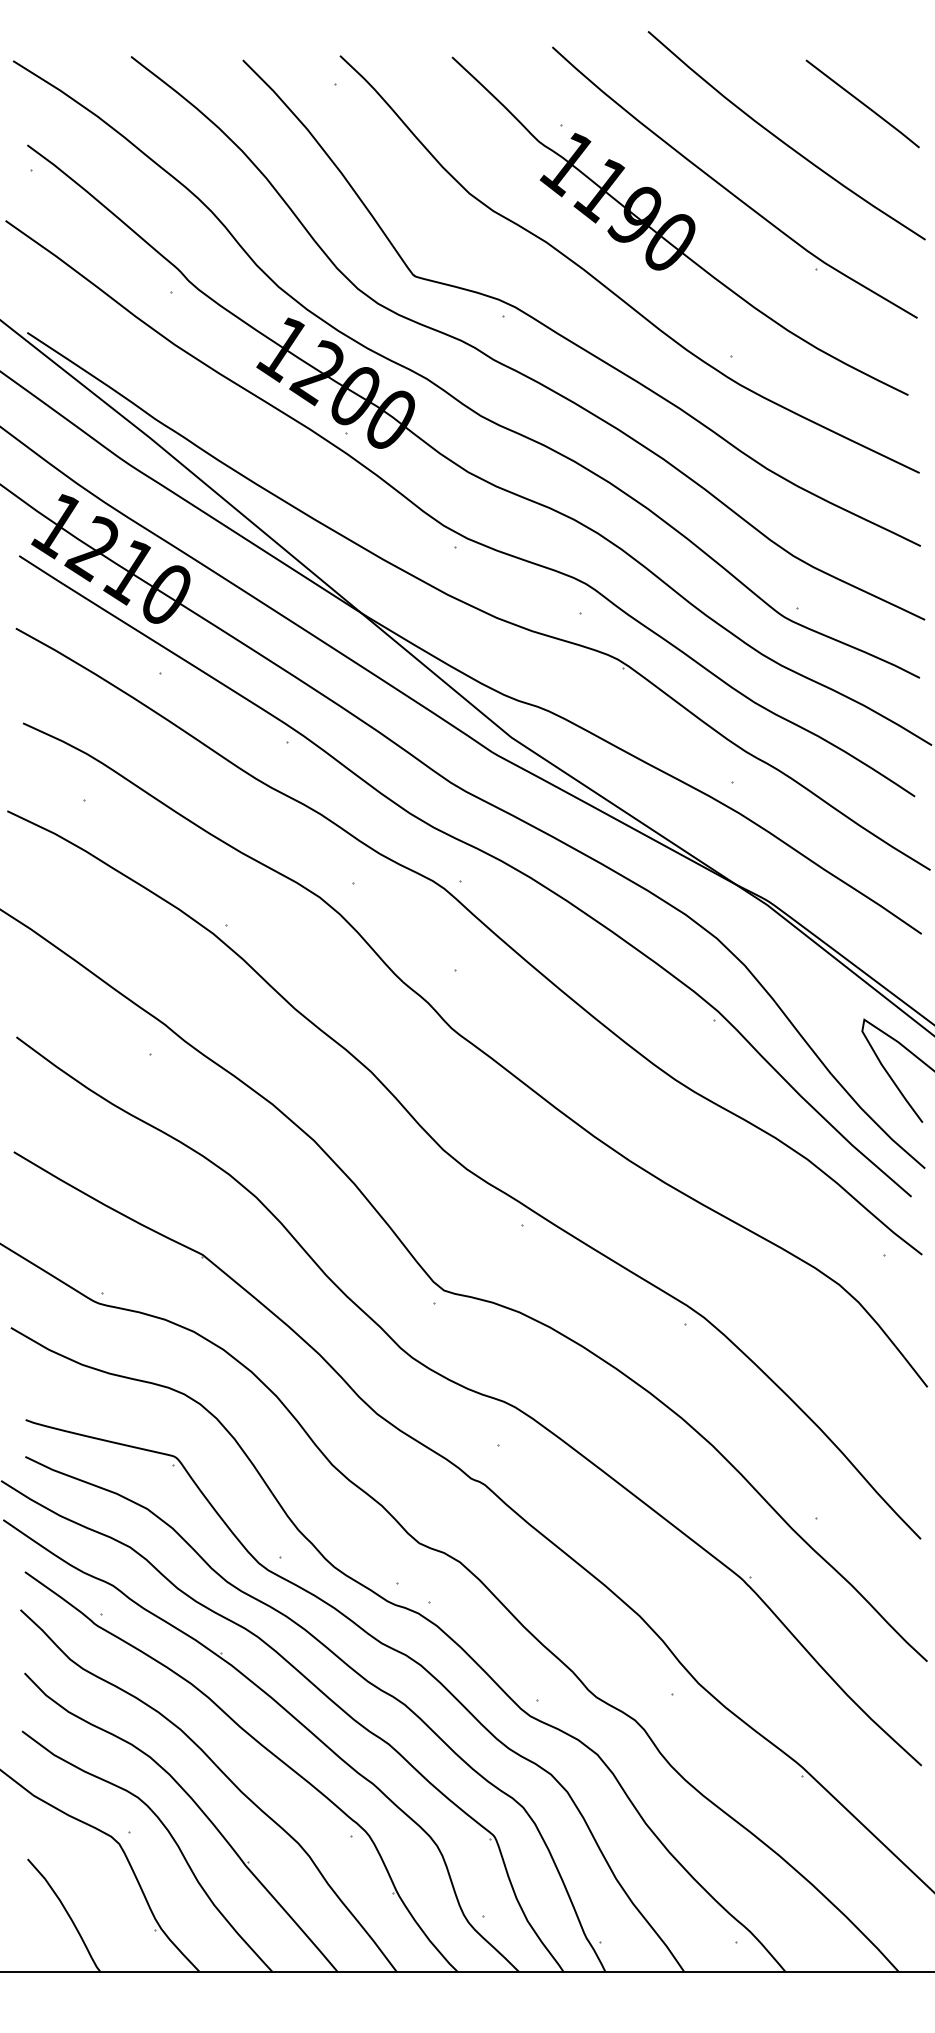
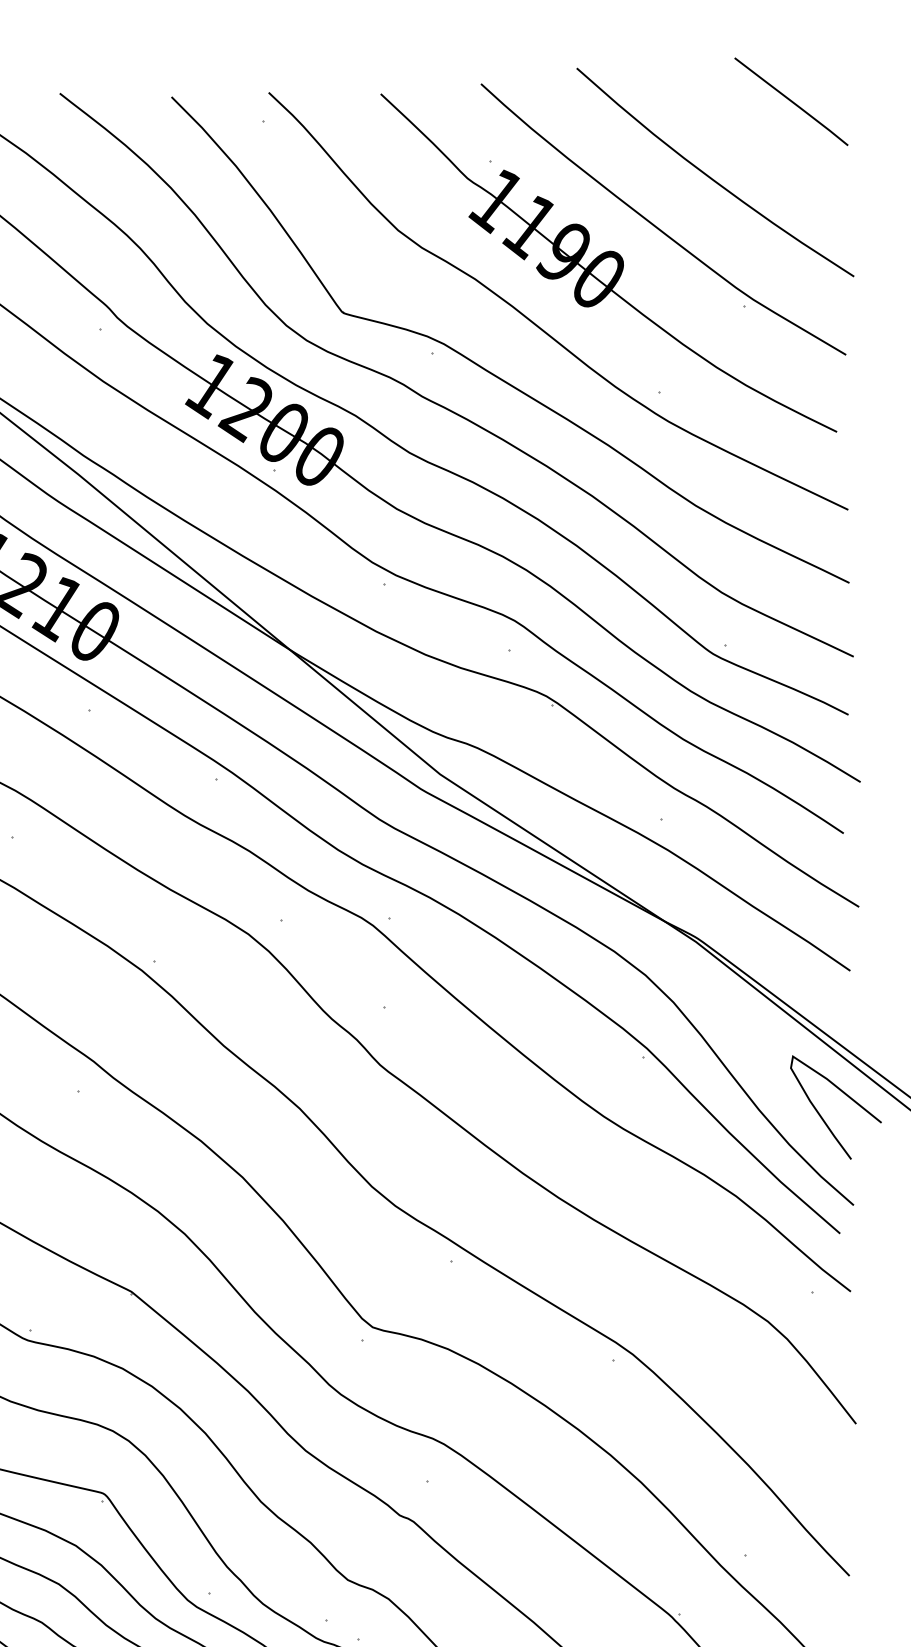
line: (862, 103) -> (791, 101), moved

